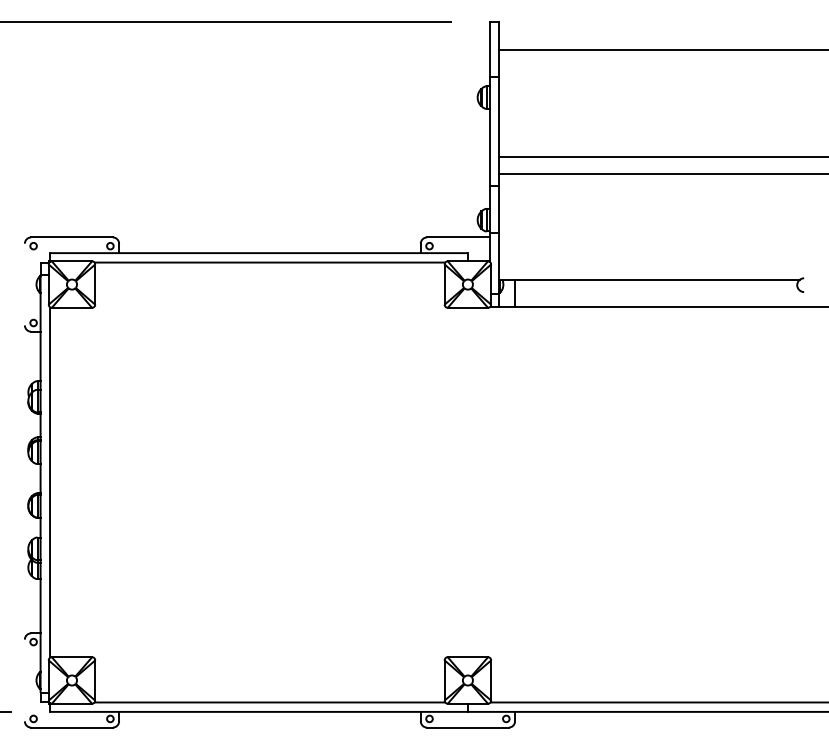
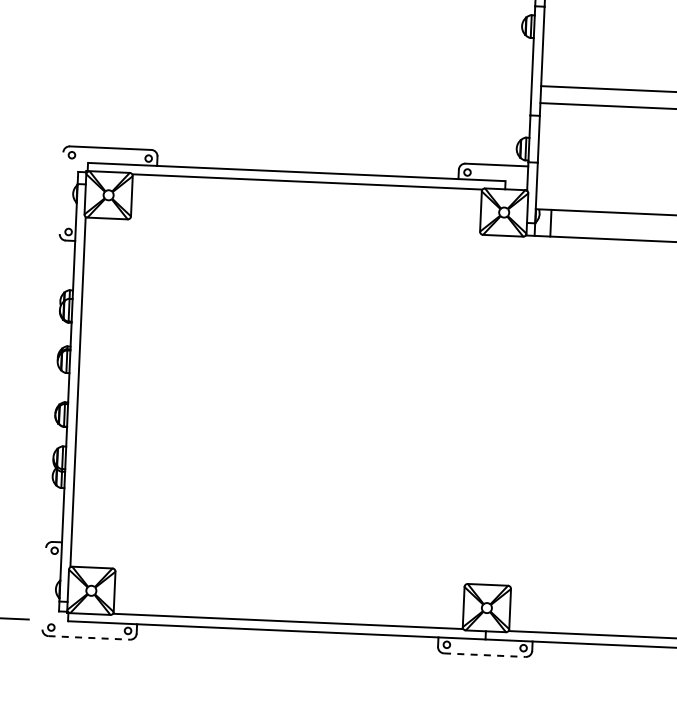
line: (72, 727) -> (89, 637), solid -> dashed
line: (467, 727) -> (484, 655), solid -> dashed

